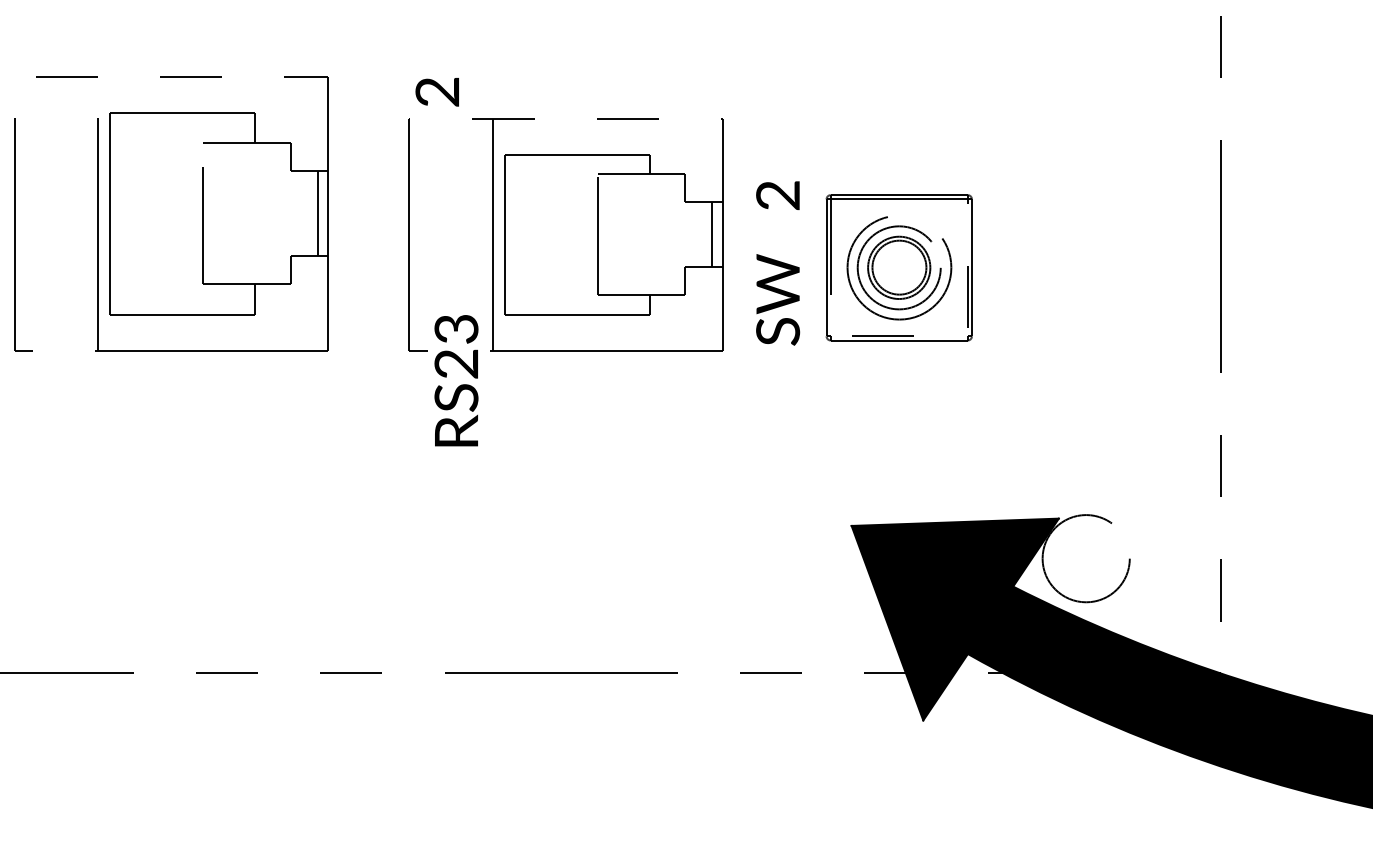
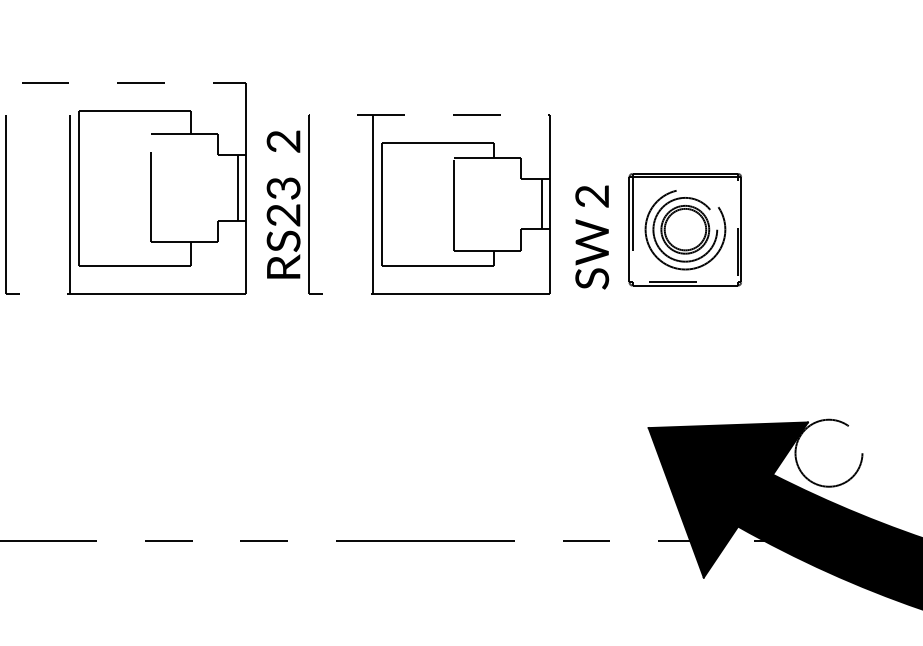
text: (436, 92) -> (282, 141), moved
text: (777, 195) -> (591, 196), moved
text: (456, 380) -> (283, 227), moved

